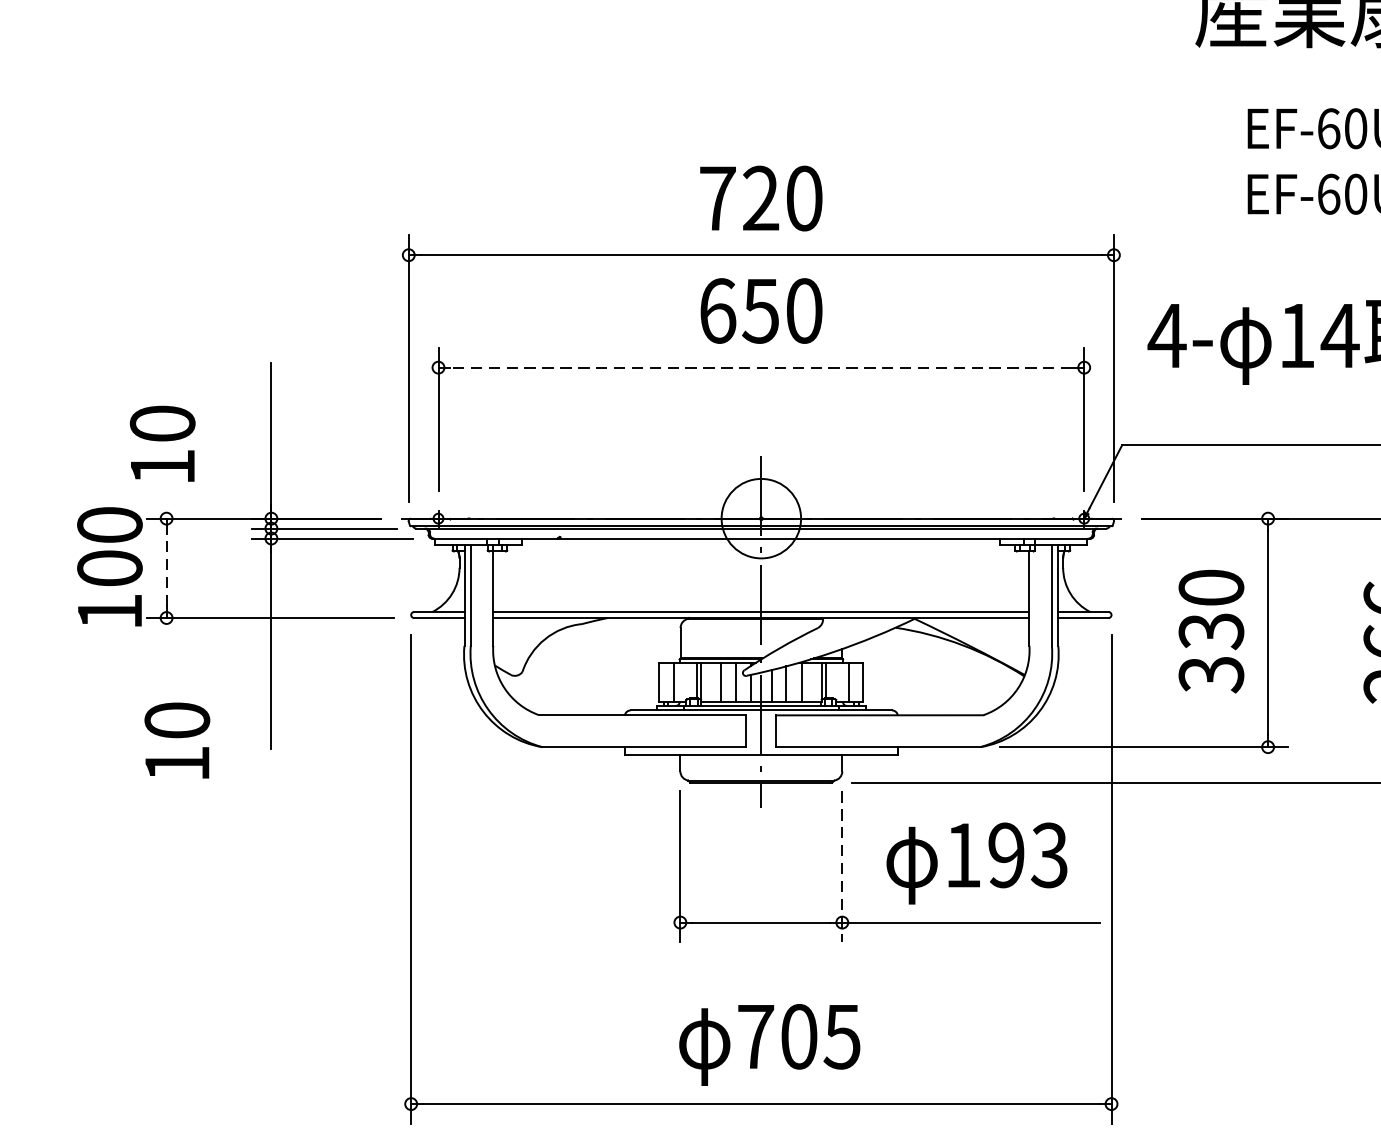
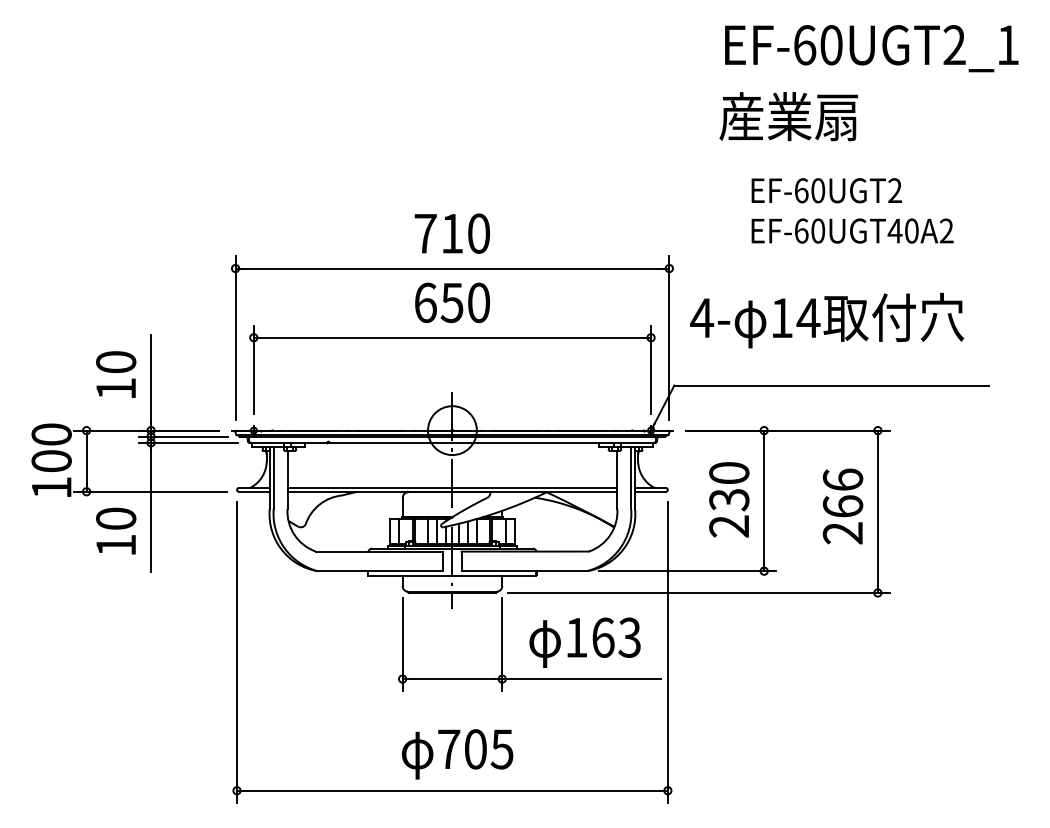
text: (761, 198) -> (452, 233), 720 -> 710
line: (759, 367) -> (451, 337), dashed -> solid
text: (163, 443) -> (116, 374), moved
line: (166, 567) -> (86, 460), dashed -> solid
text: (1211, 674) -> (729, 526), 330 -> 230
text: (177, 739) -> (116, 530), moved
text: (1006, 854) -> (603, 637), 193 -> 163
line: (842, 866) -> (502, 644), dashed -> solid

